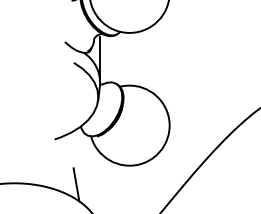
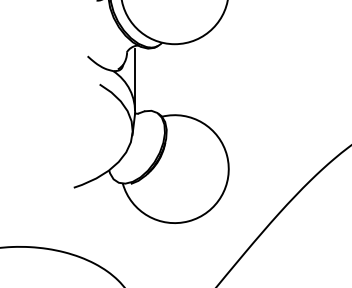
line: (76, 184) -> (103, 248), removed

